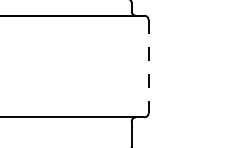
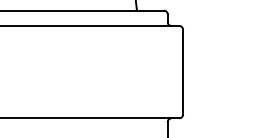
line: (149, 66) -> (183, 72), dashed -> solid

